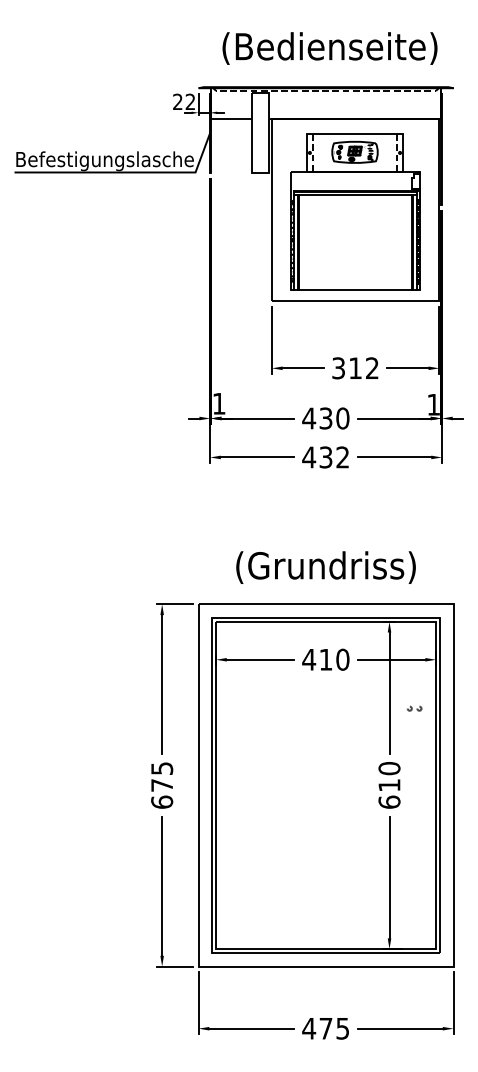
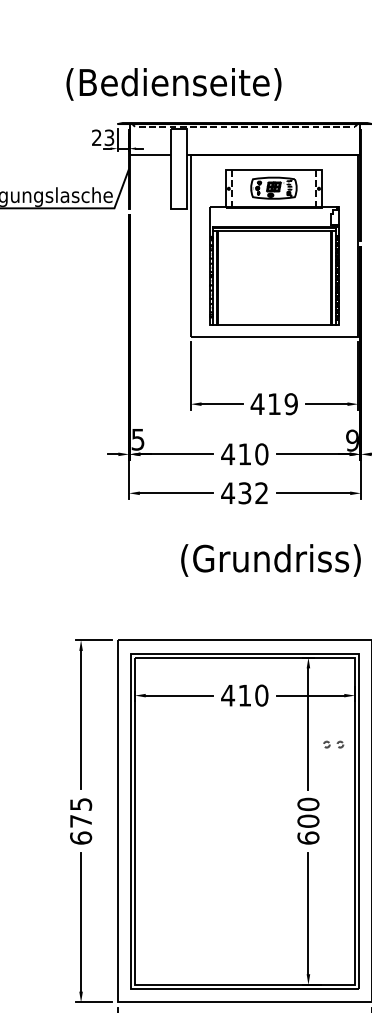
text: (329, 48) -> (173, 84), moved
text: (190, 102) -> (109, 138), 22 -> 23
text: (354, 368) -> (273, 404), 312 -> 419
text: (218, 403) -> (137, 439), 1 -> 5
text: (433, 404) -> (352, 440), 1 -> 9
text: (325, 418) -> (244, 454), 430 -> 410
text: (325, 567) -> (270, 560), moved
part: (414, 708) -> (333, 744), size x1.4
text: (389, 785) -> (308, 821), 610 -> 600

